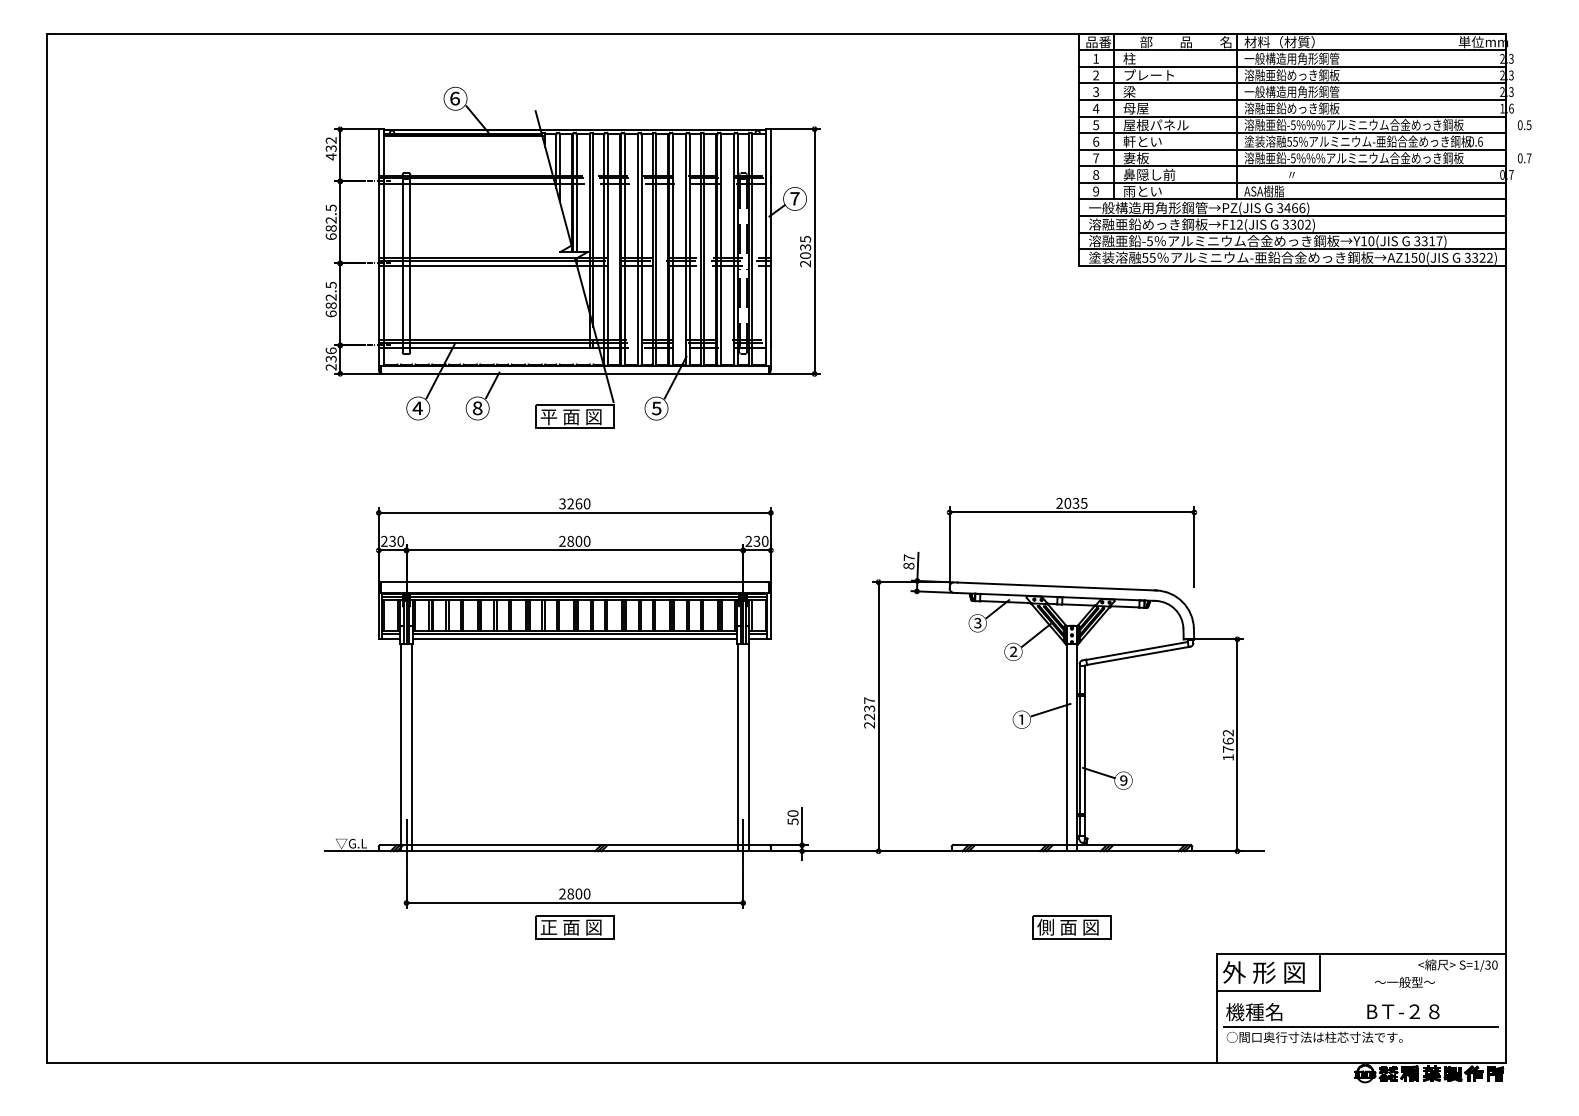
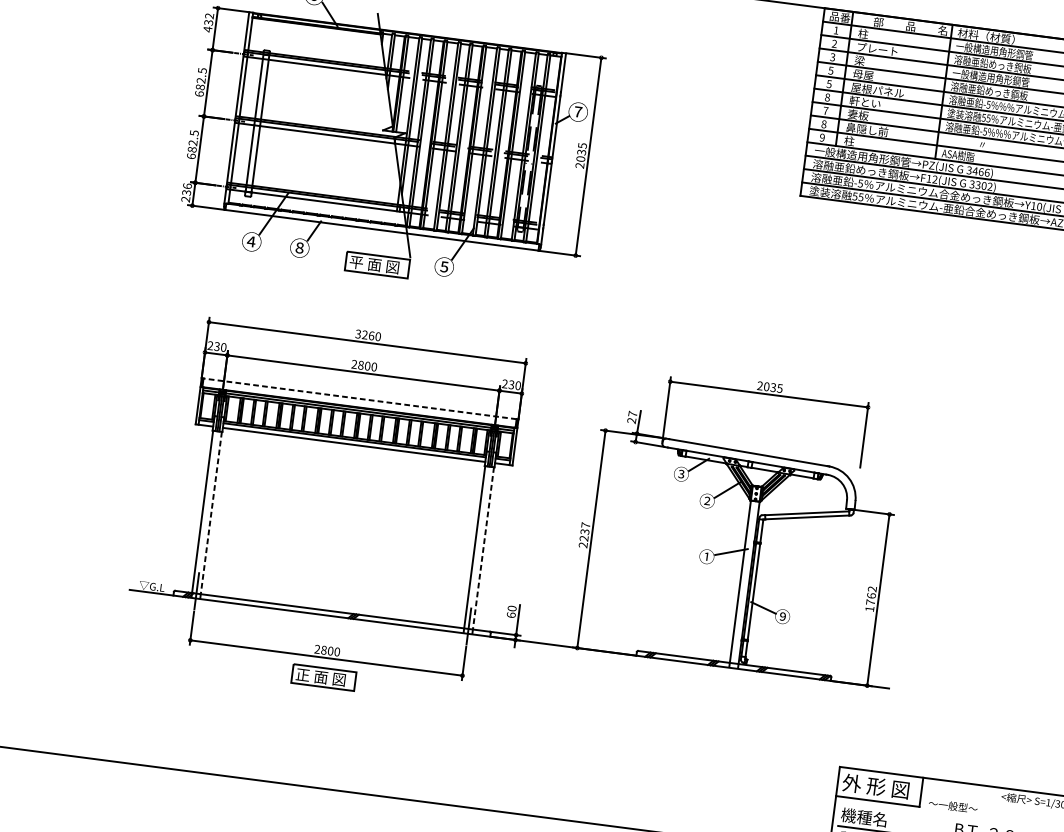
text: (1095, 108) -> (830, 70), 4 -> 5
text: (1096, 141) -> (827, 97), 6 -> 8
text: (1142, 191) -> (859, 142), 雨とい -> 柱
text: (908, 565) -> (631, 420), 87 -> 27
line: (574, 582) -> (359, 398), solid -> dashed
line: (411, 745) -> (210, 513), solid -> dashed
line: (748, 745) -> (483, 548), solid -> dashed
text: (792, 821) -> (510, 614), 50 -> 60
part: (1071, 927) -> (725, 729), removed
text: (1404, 981) -> (952, 805), moved

